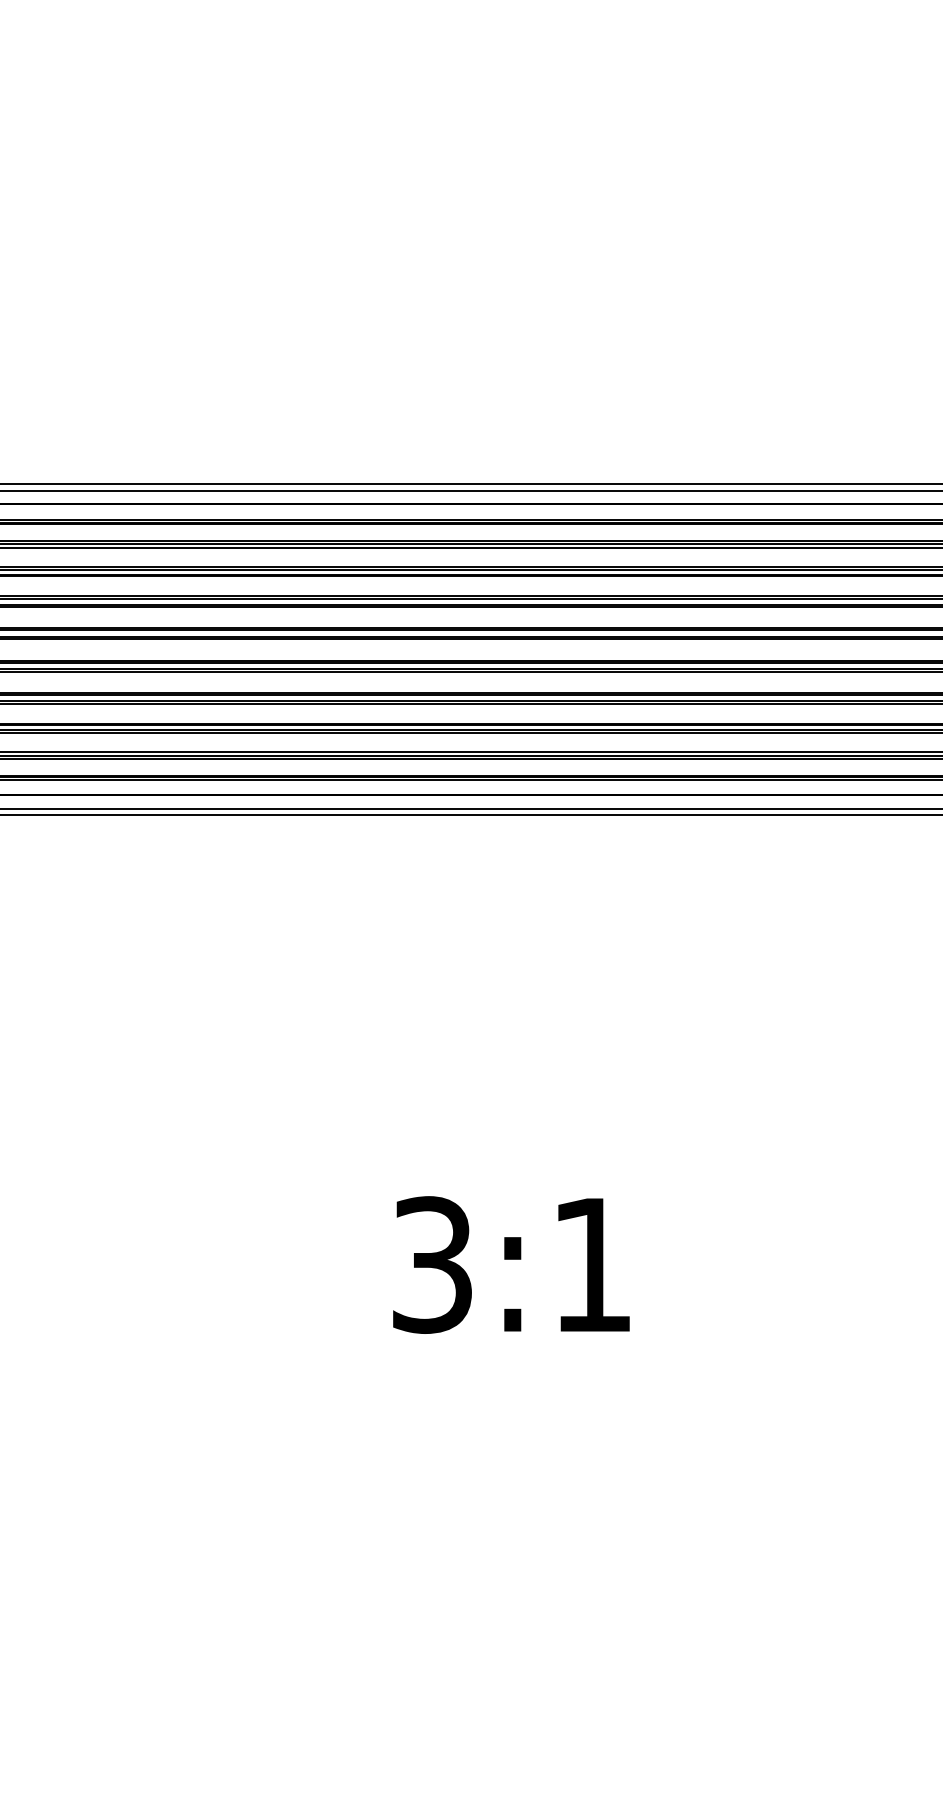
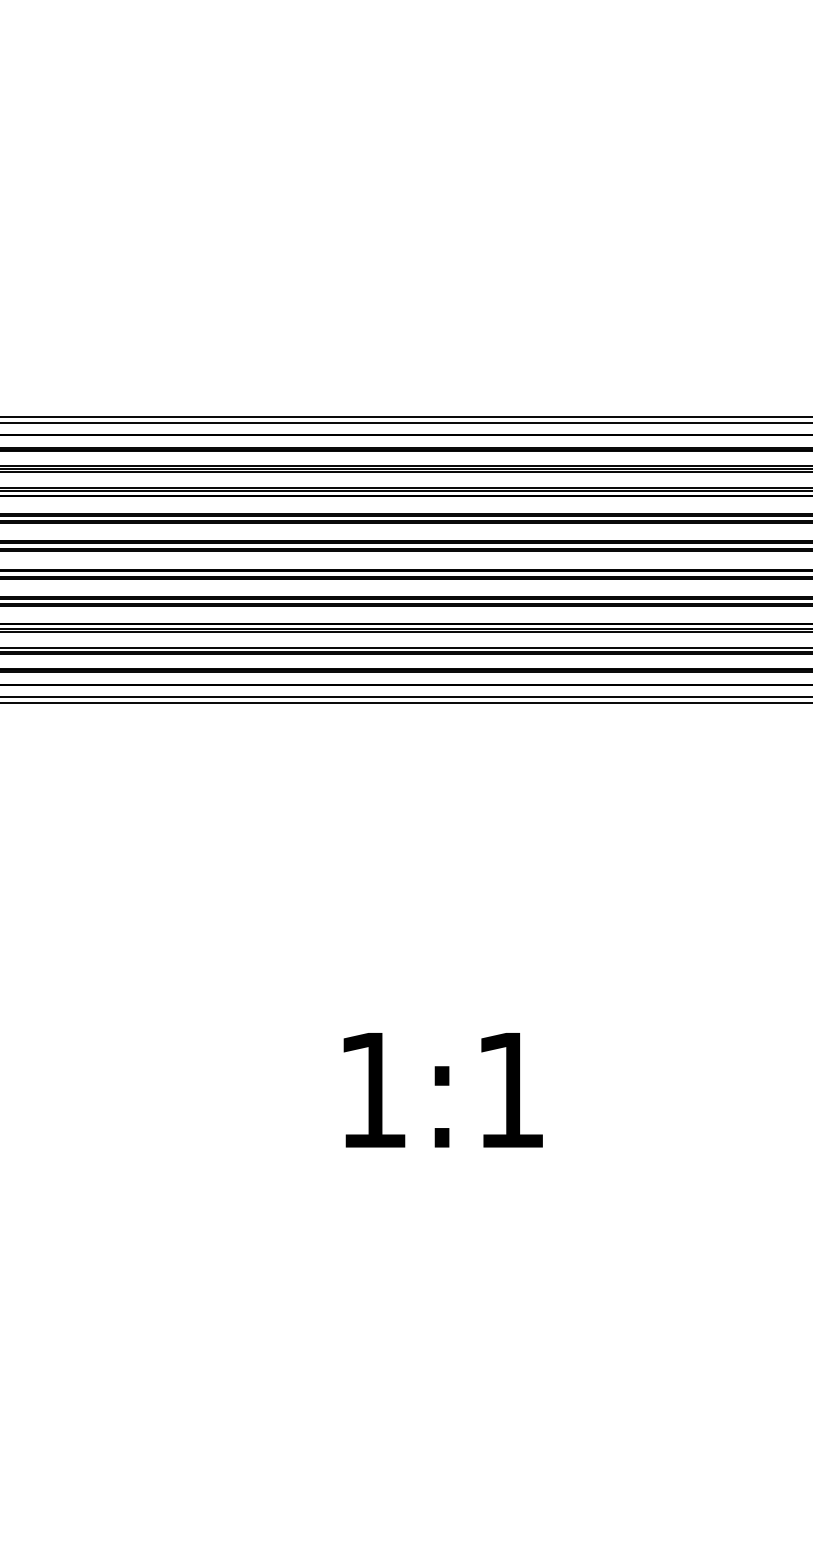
text: (432, 1264) -> (372, 1089), 3:1 -> 1:1

